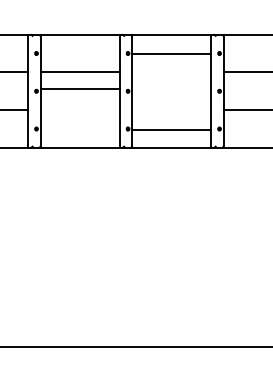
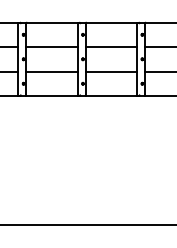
line: (171, 54) -> (111, 47), moved
line: (79, 88) -> (51, 71), moved
line: (171, 130) -> (111, 71), moved

